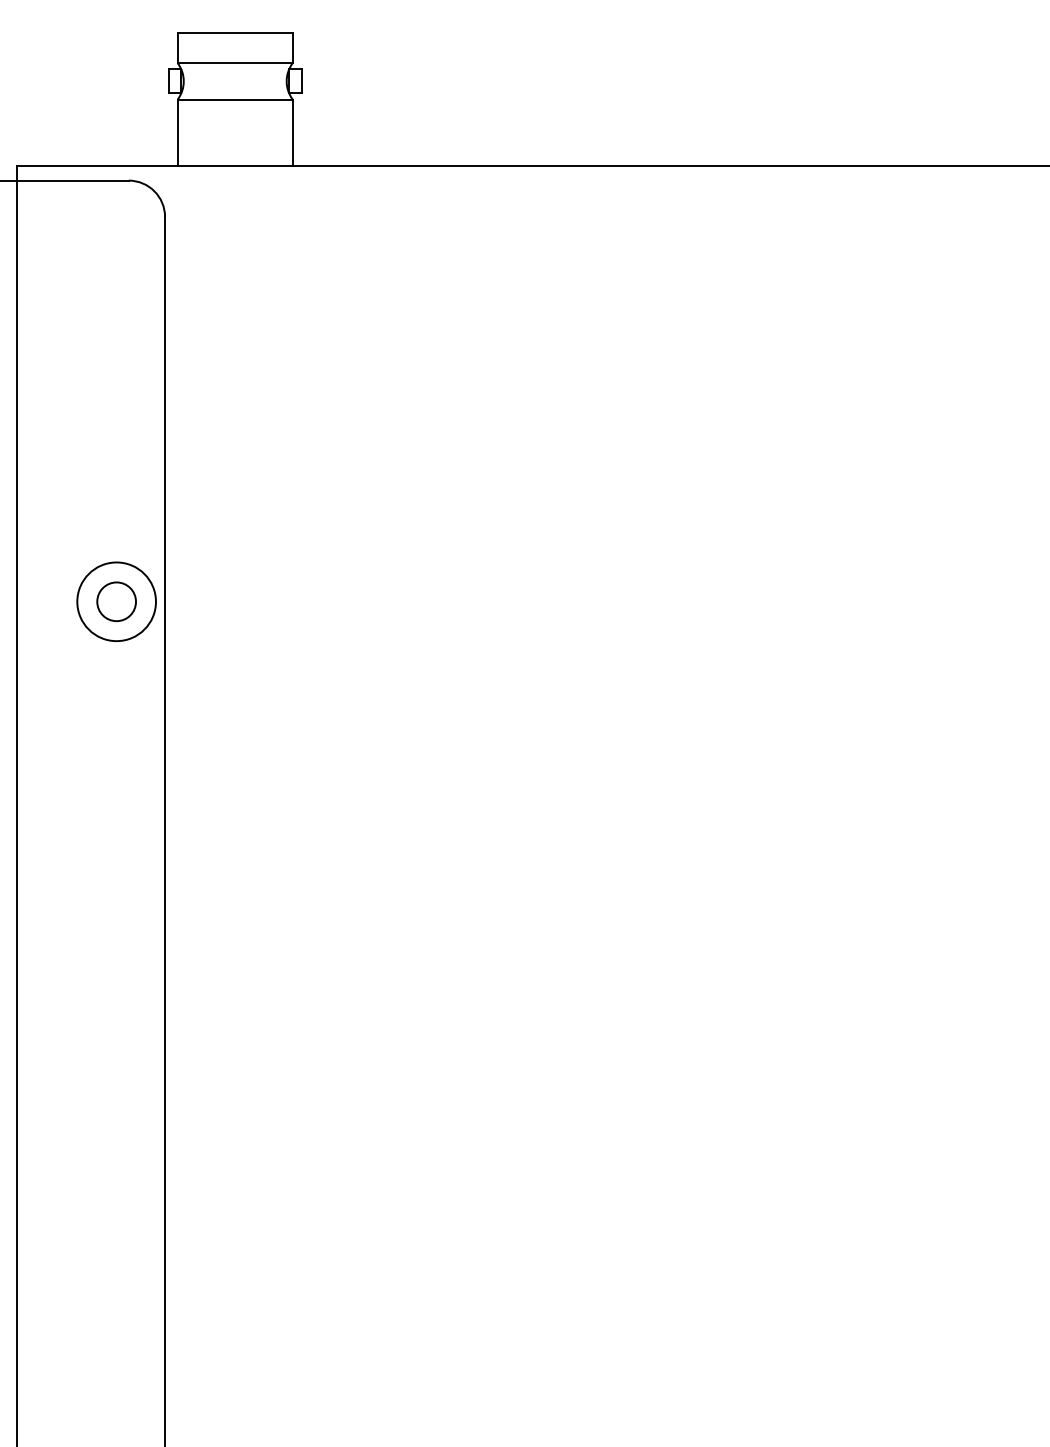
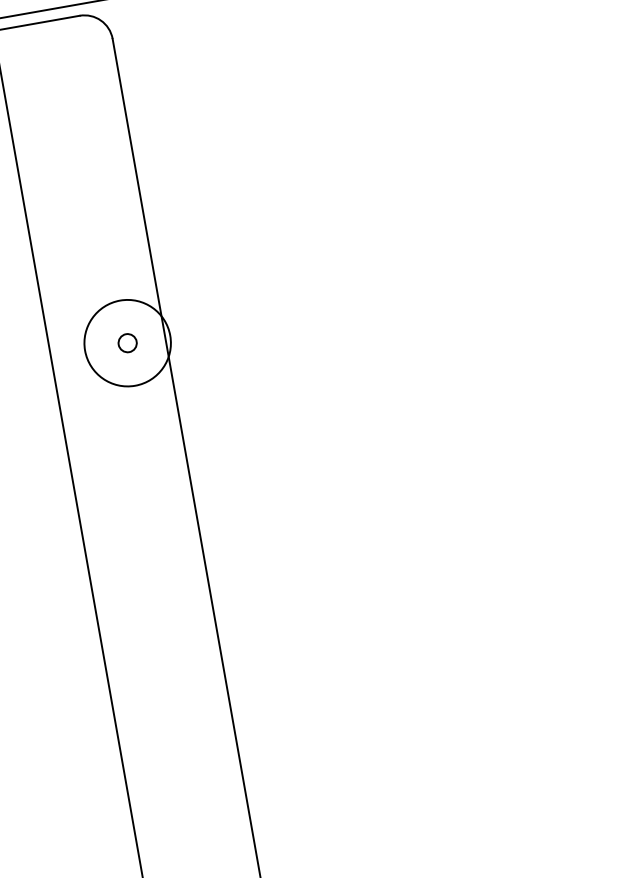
circle: (116, 601) -> (127, 342), size x0.6
circle: (116, 601) -> (127, 342), size x1.4

